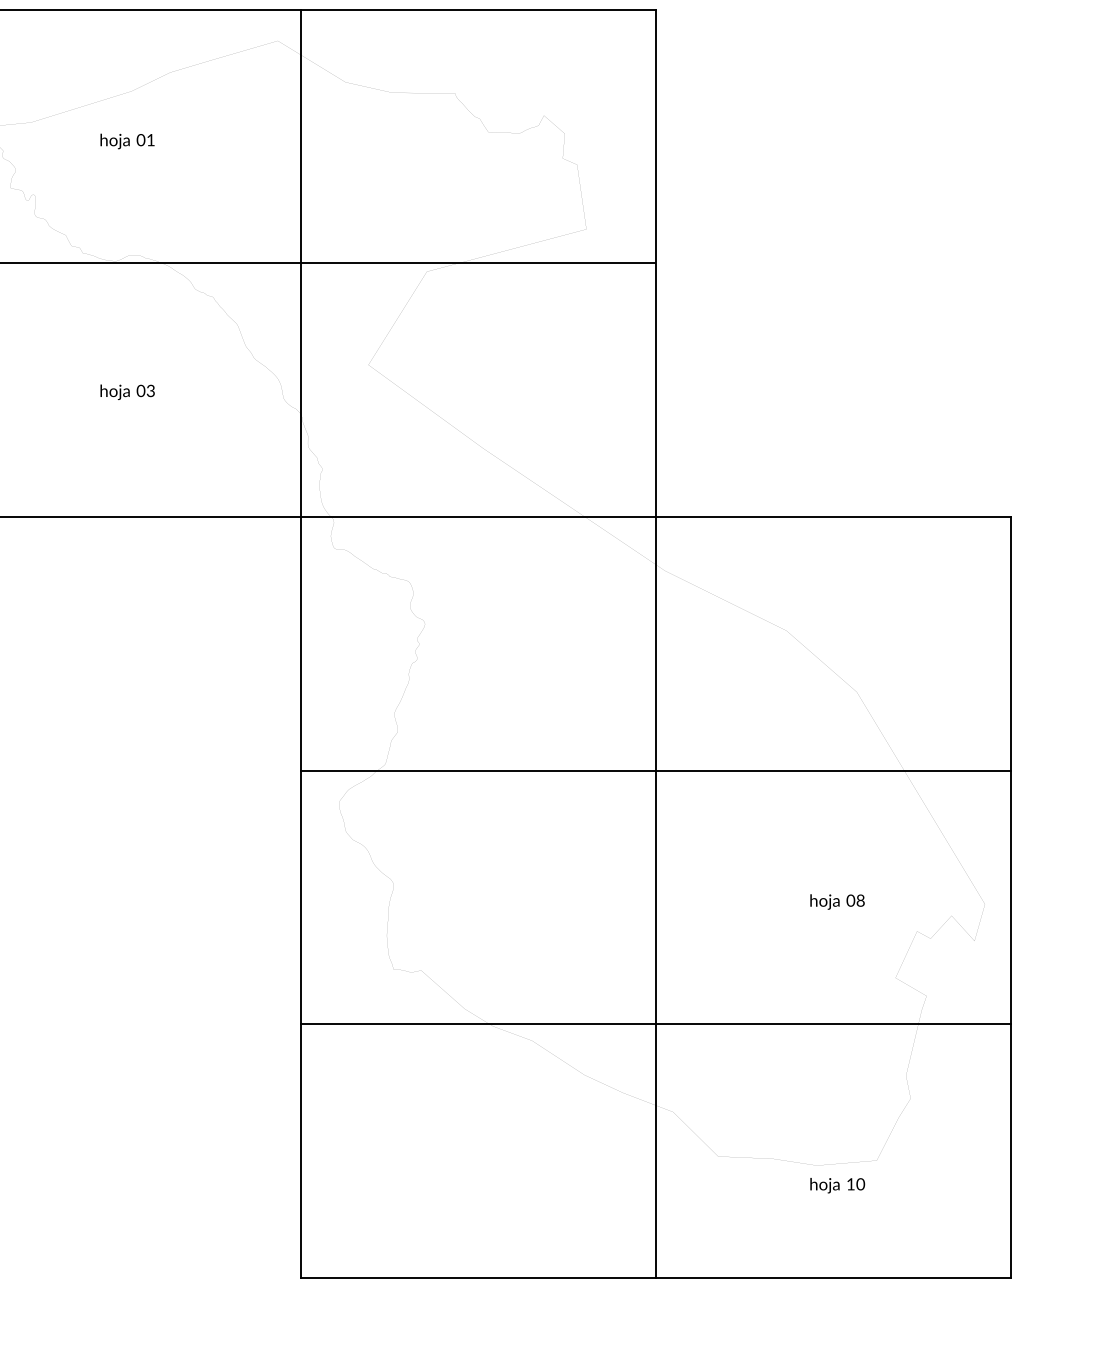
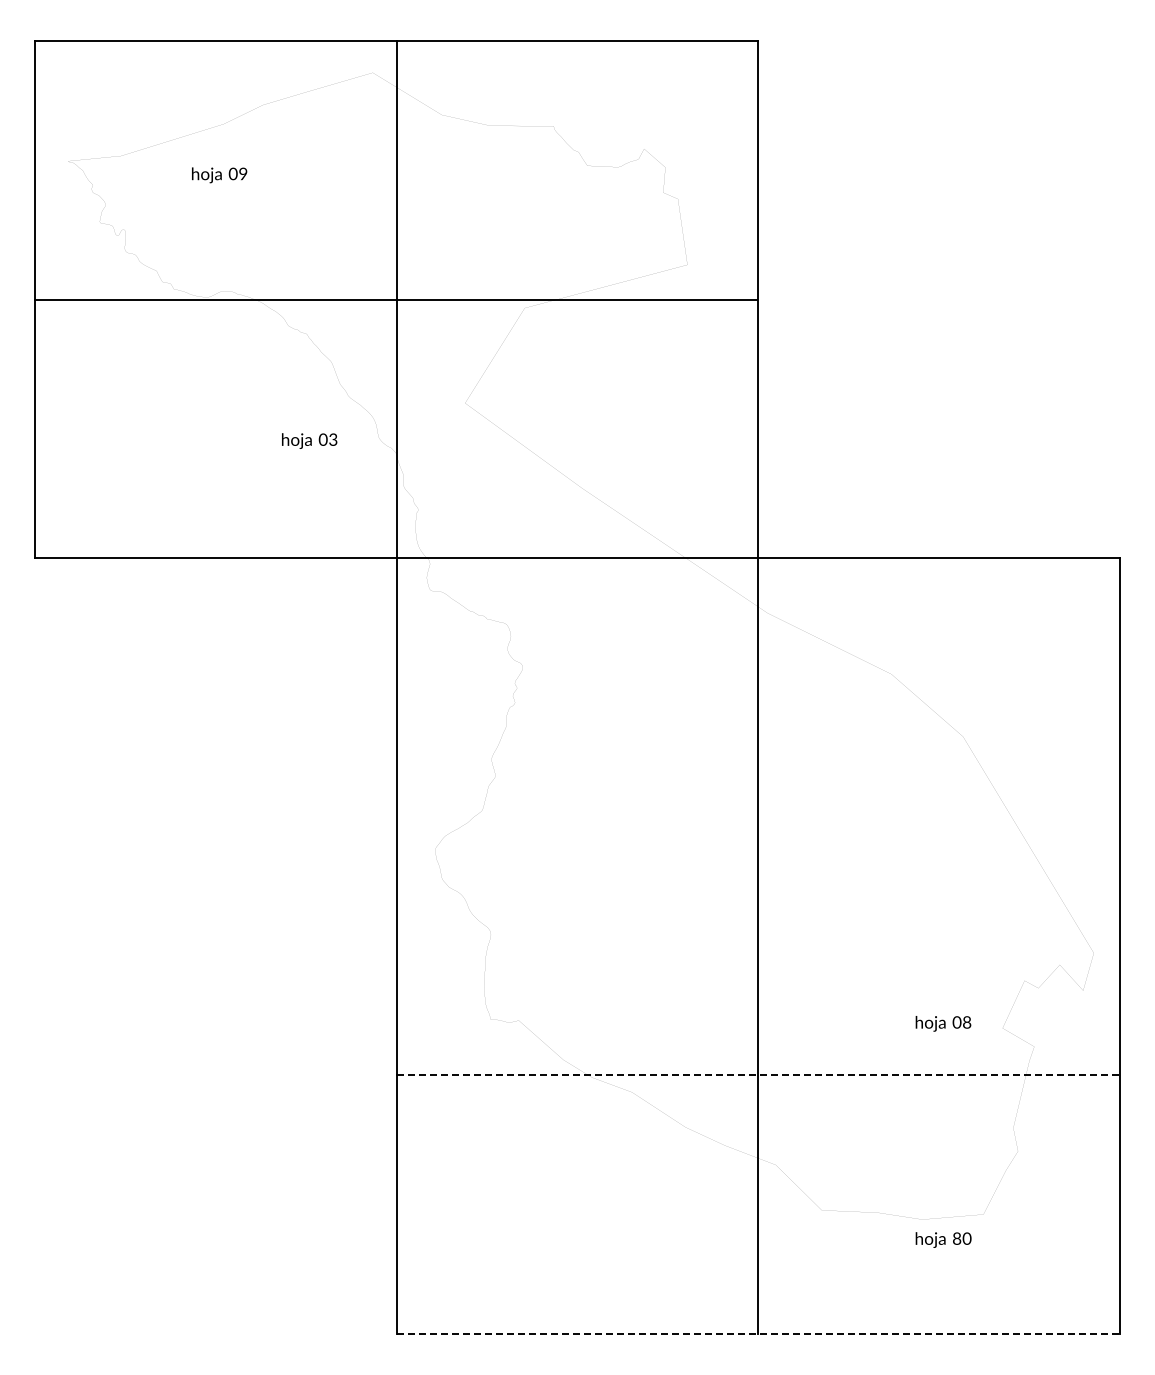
text: (151, 139) -> (243, 173), 01 -> 09
text: (127, 391) -> (309, 440), moved
line: (656, 770) -> (758, 816), removed
text: (837, 901) -> (943, 1023), moved
line: (656, 1024) -> (758, 1075), solid -> dashed
text: (851, 1184) -> (957, 1238), 10 -> 80
line: (656, 1277) -> (758, 1333), solid -> dashed

